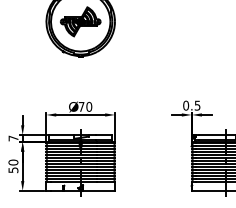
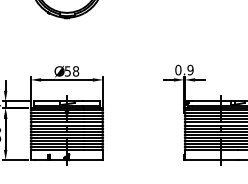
text: (197, 105) -> (190, 69), 0.5 -> 0.9
text: (85, 106) -> (72, 70), 70 -> 58

